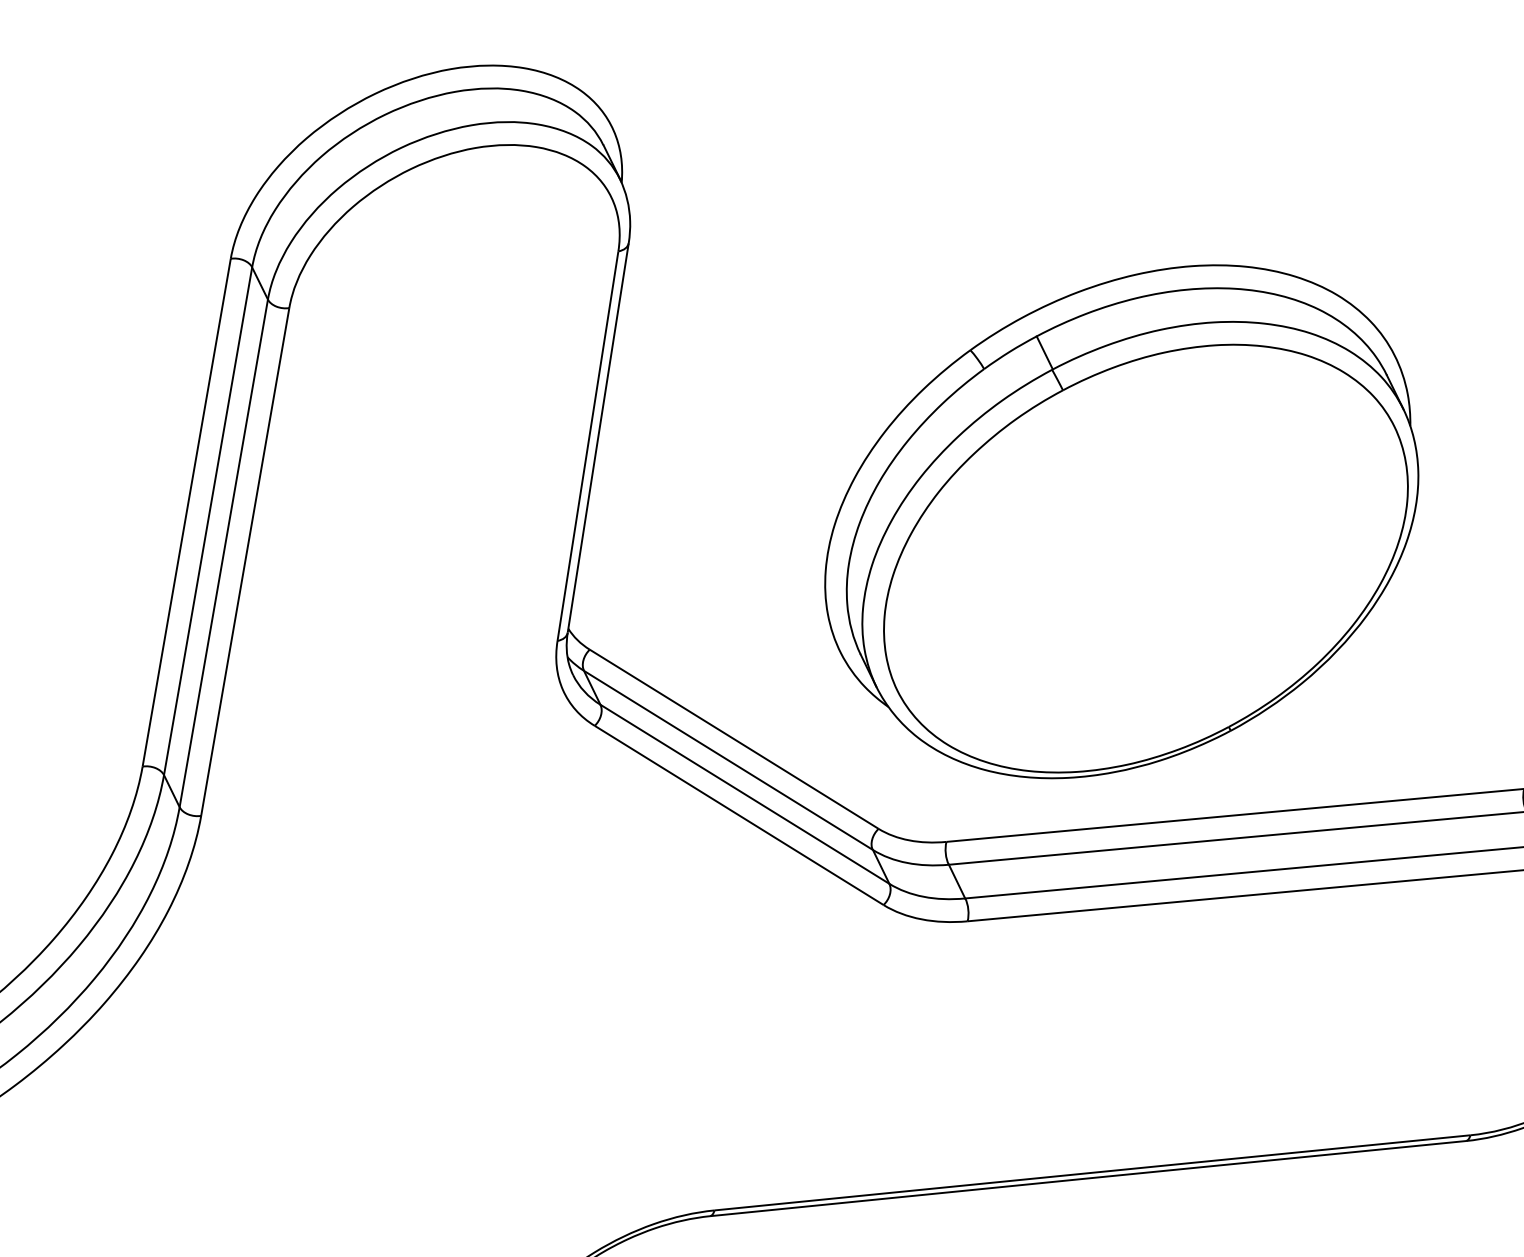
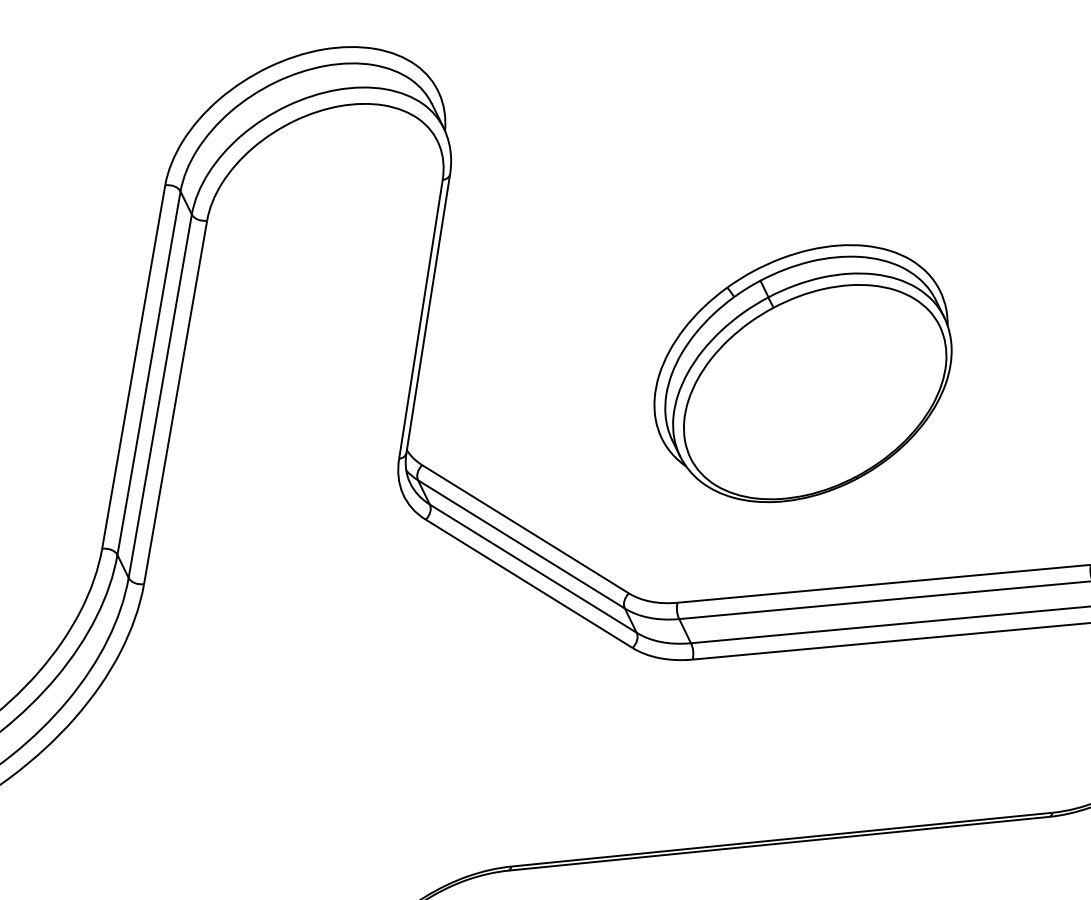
part: (1121, 521) -> (802, 373), size x0.7

